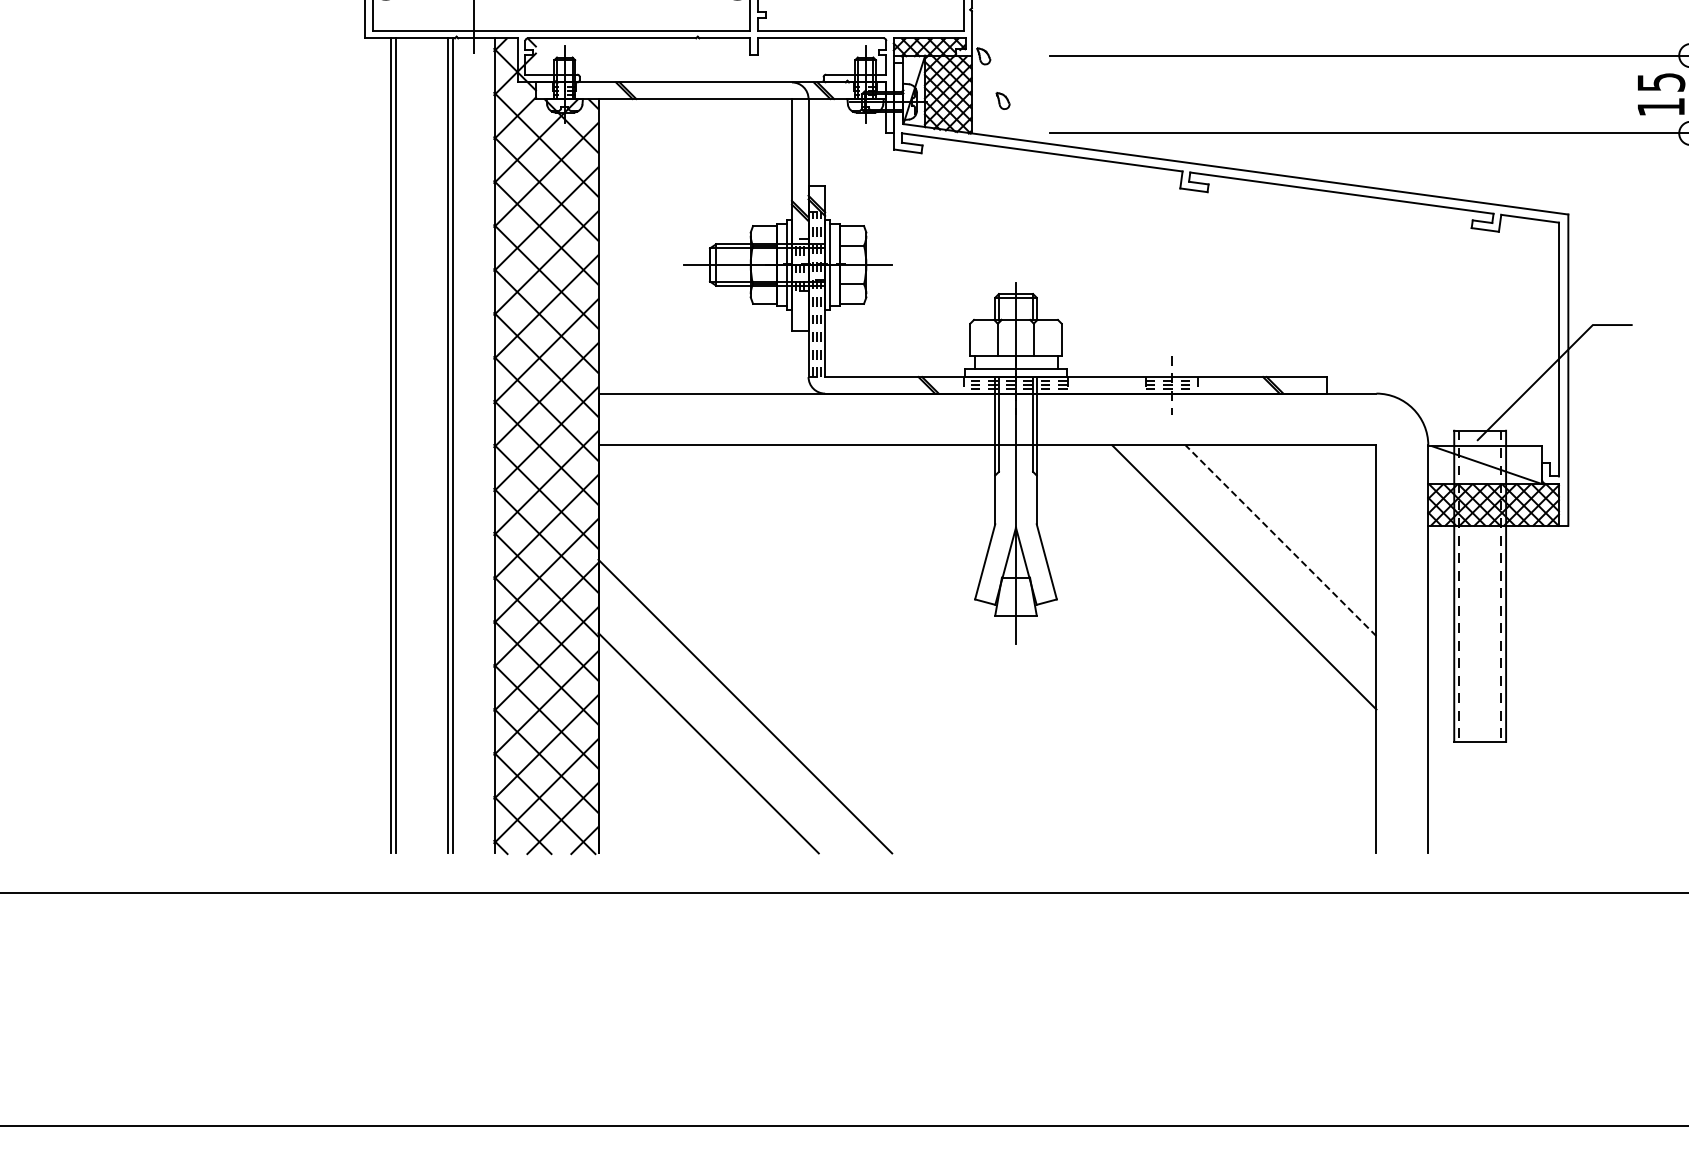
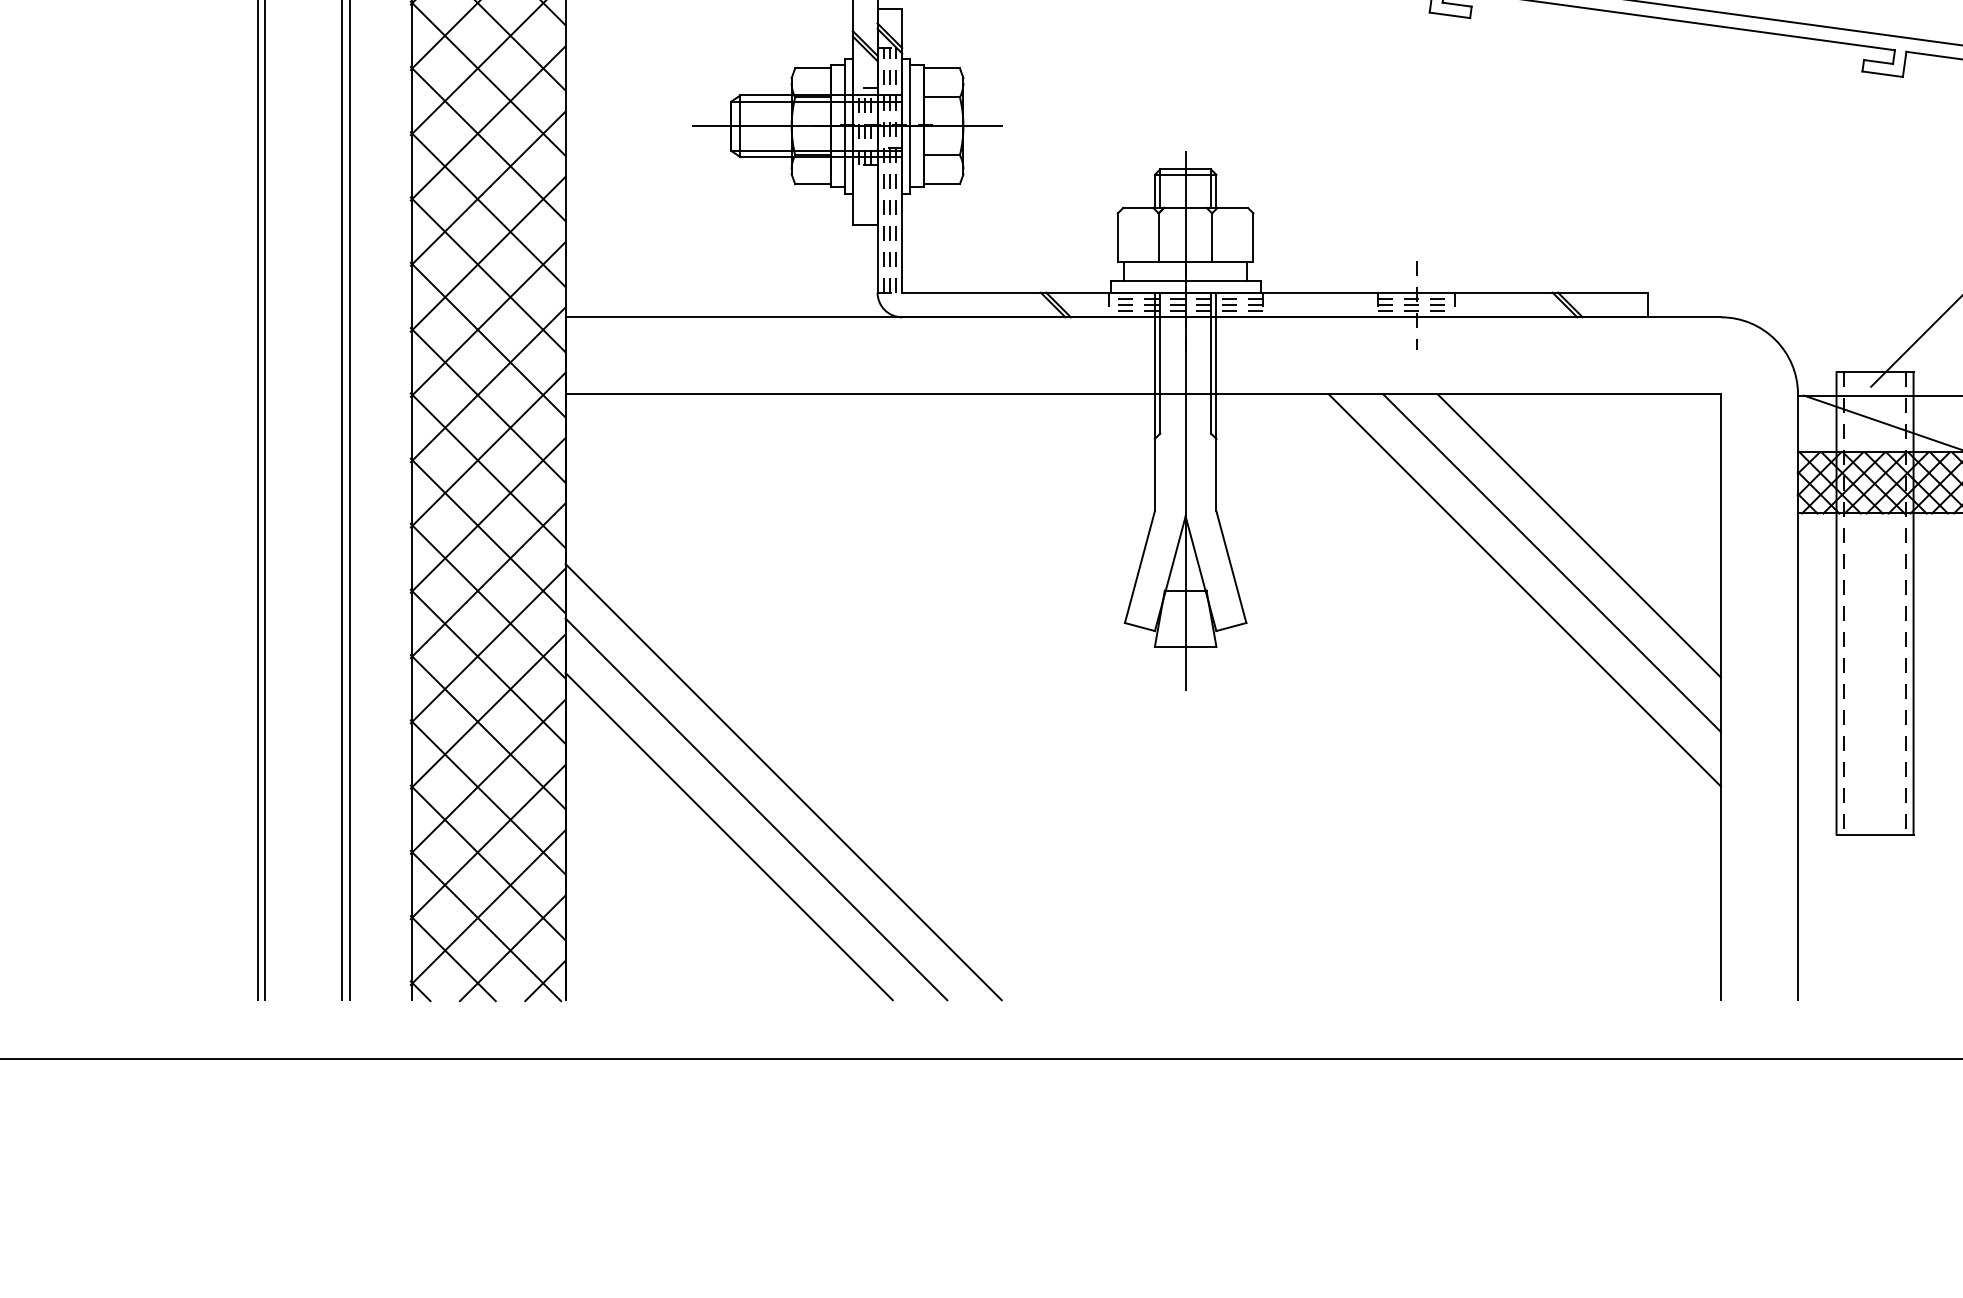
line: (1281, 540) -> (1579, 535), dashed -> solid
line: (1262, 558) -> (1551, 562), added
line: (726, 724) -> (755, 808), added

